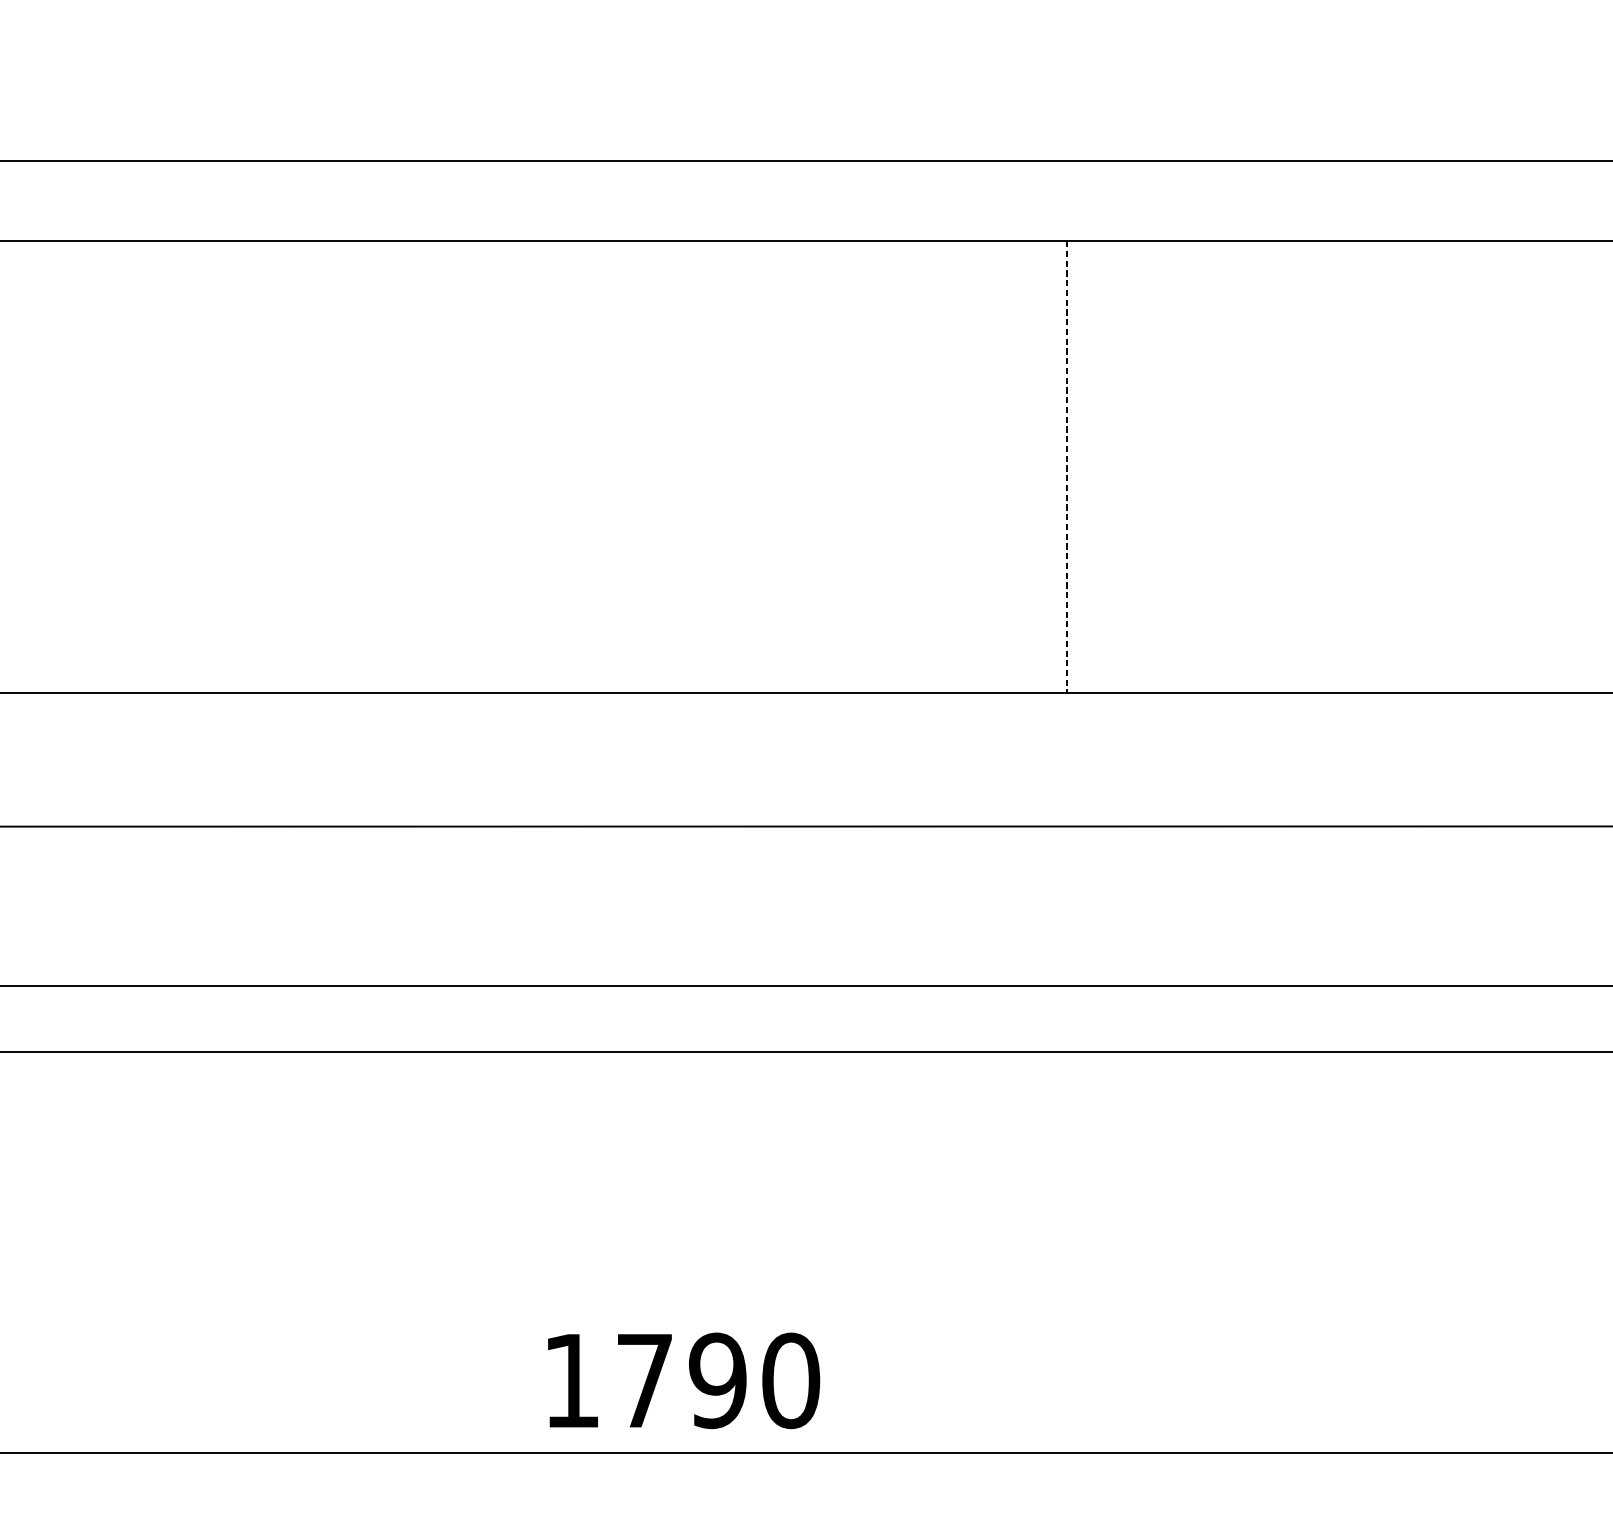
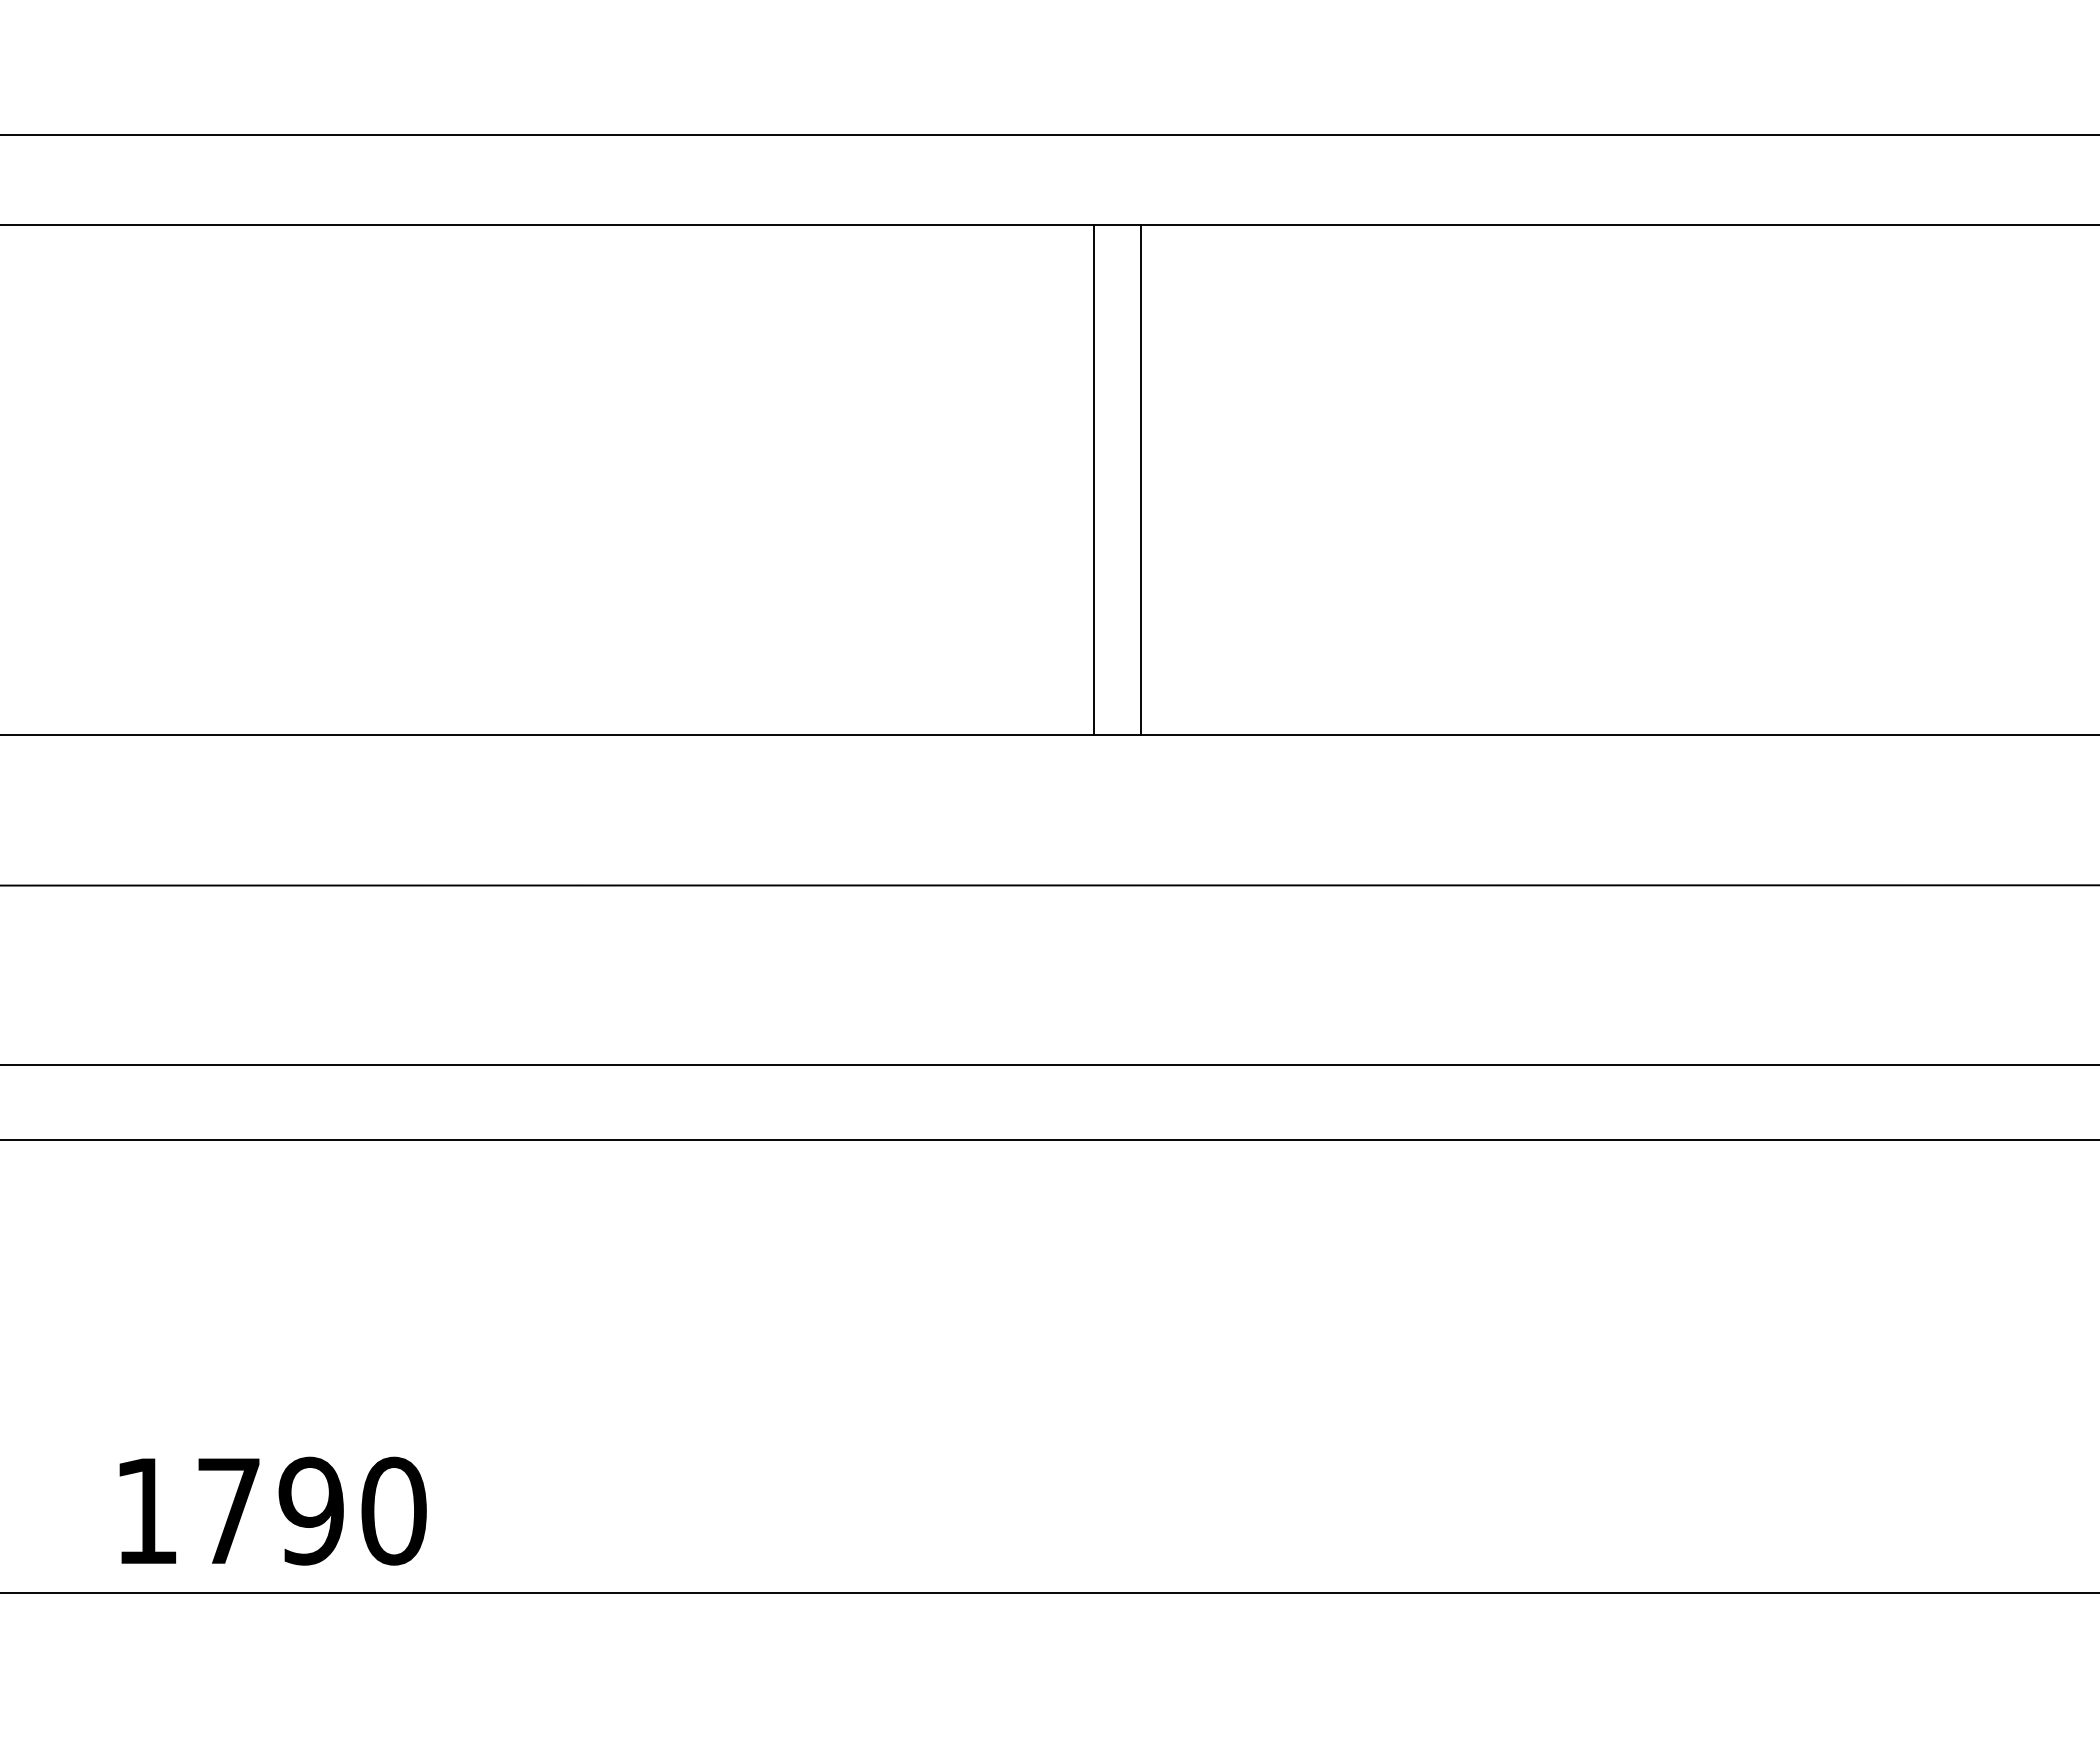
line: (1107, 466) -> (1140, 479), added
line: (1067, 467) -> (1094, 480), dashed -> solid
text: (683, 1380) -> (272, 1510), moved

